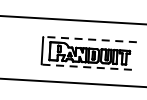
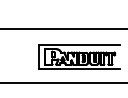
line: (89, 39) -> (79, 44), dashed -> solid
line: (88, 67) -> (79, 69), dashed -> solid

